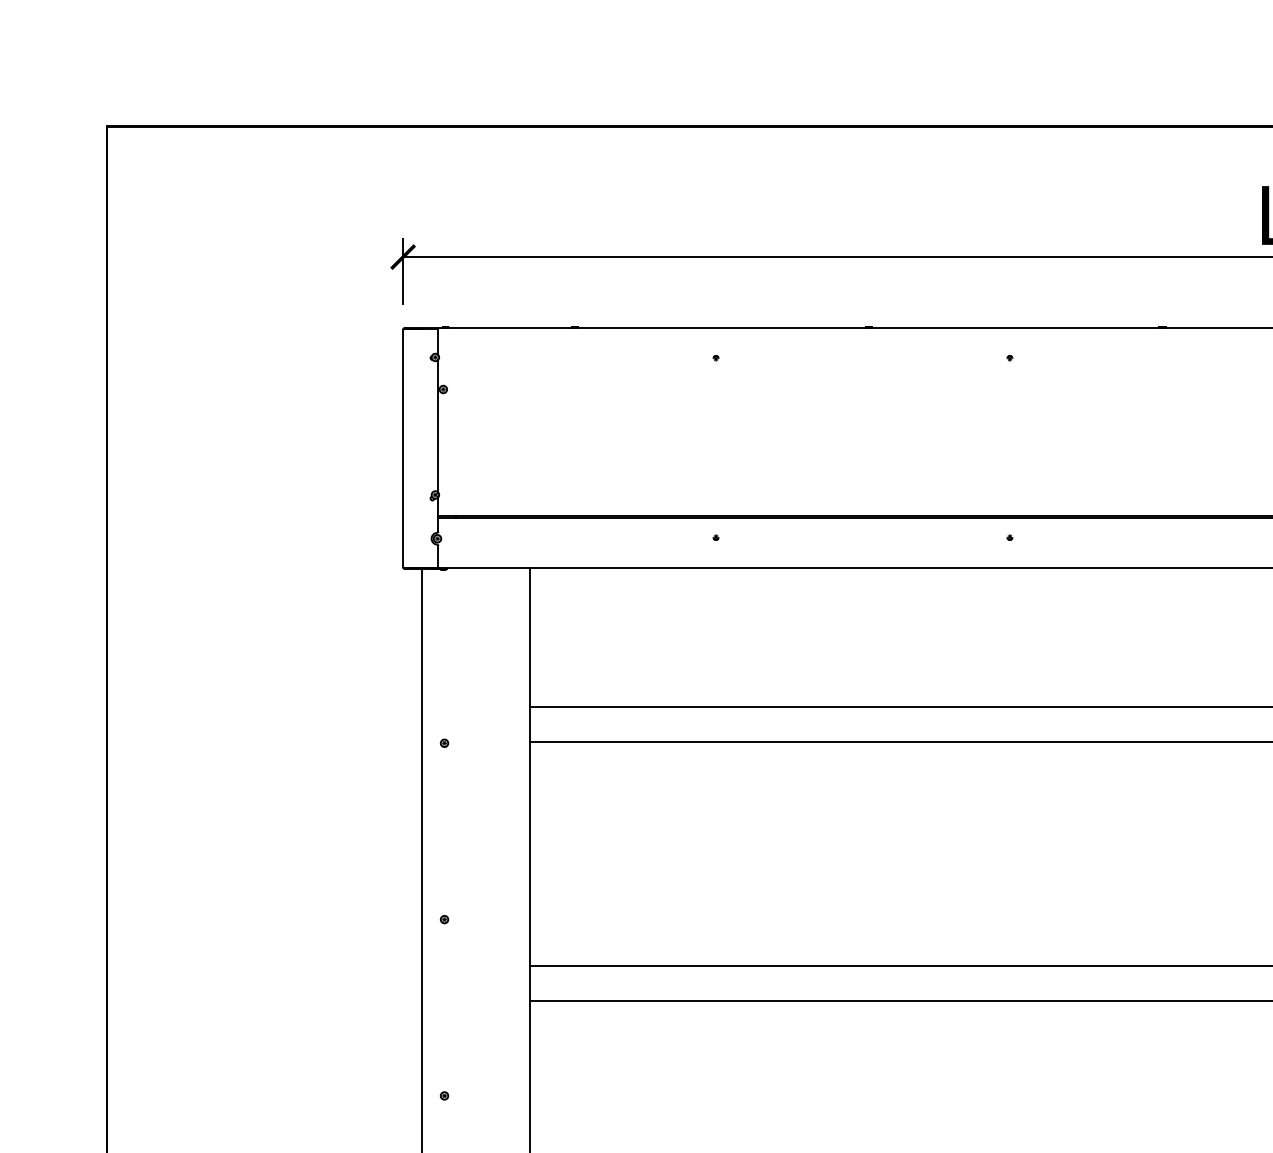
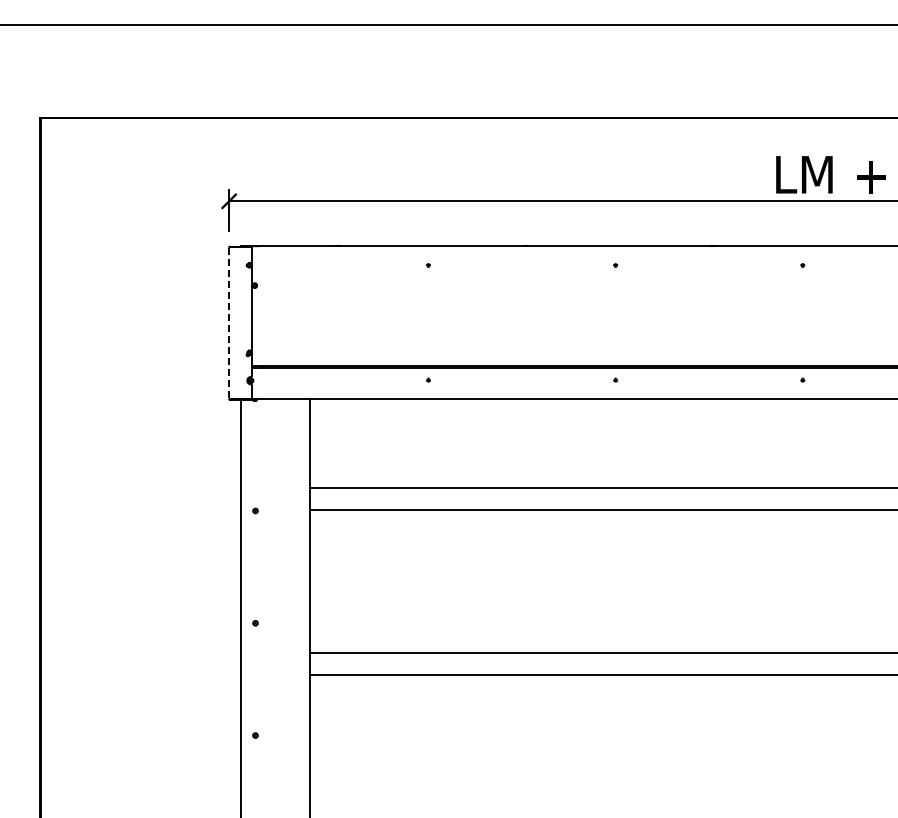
line: (403, 448) -> (229, 323), solid -> dashed

